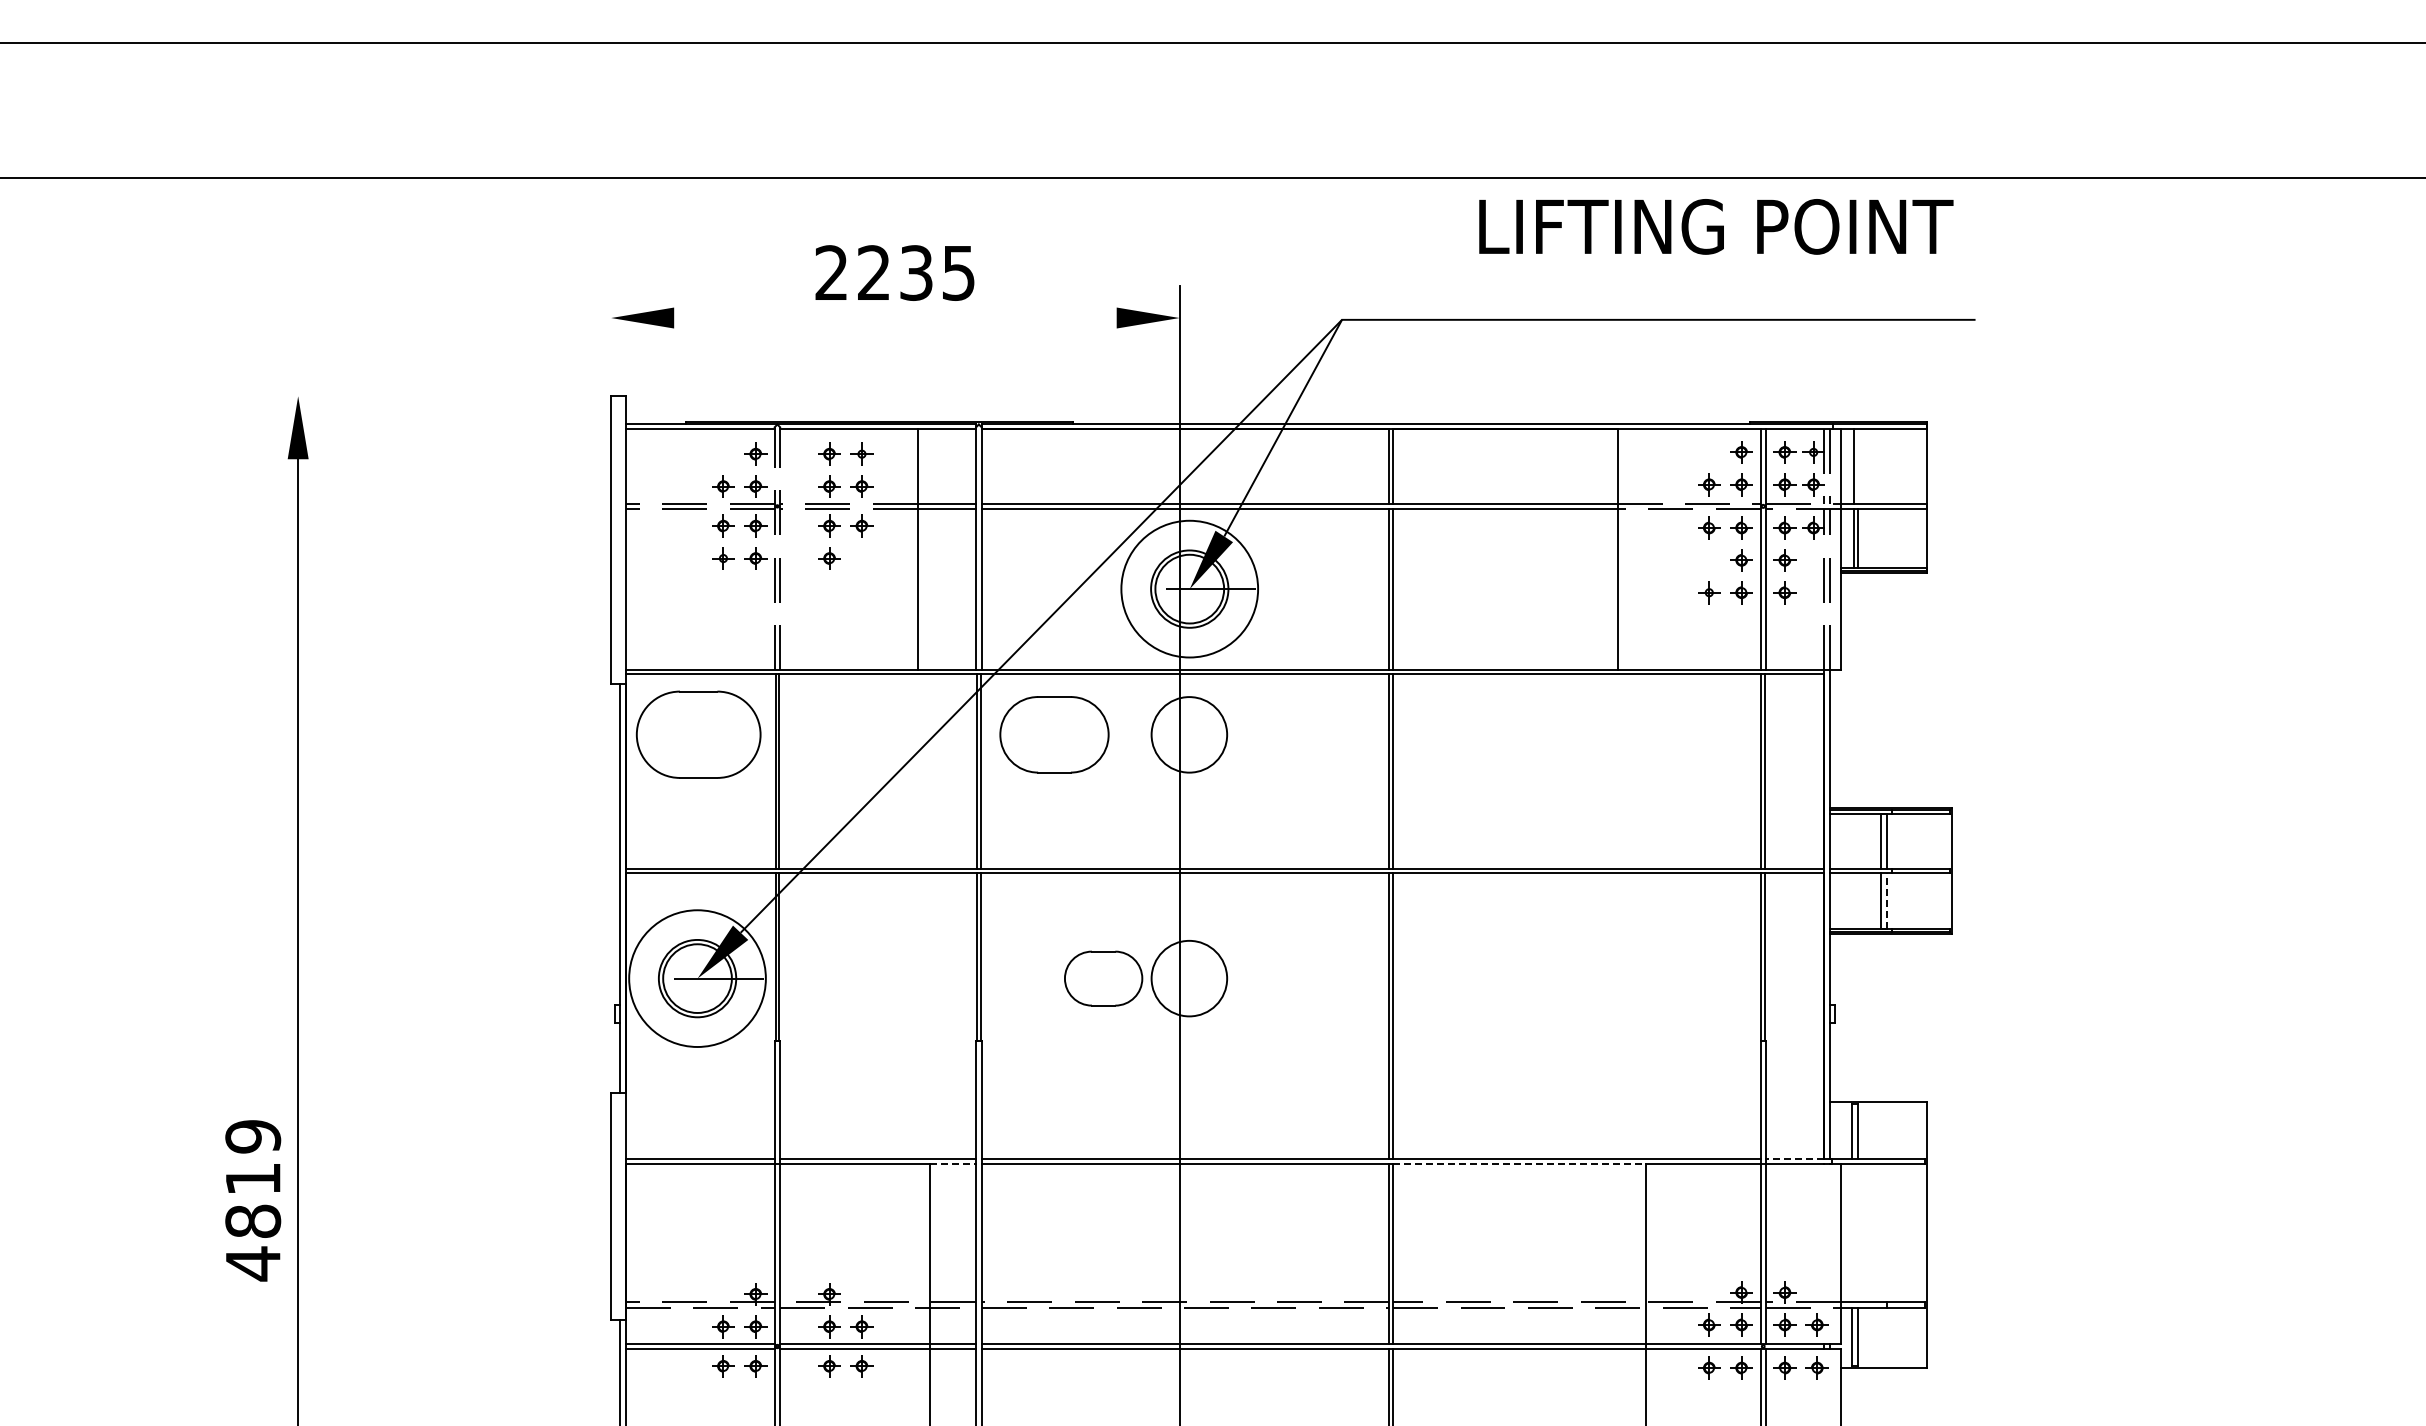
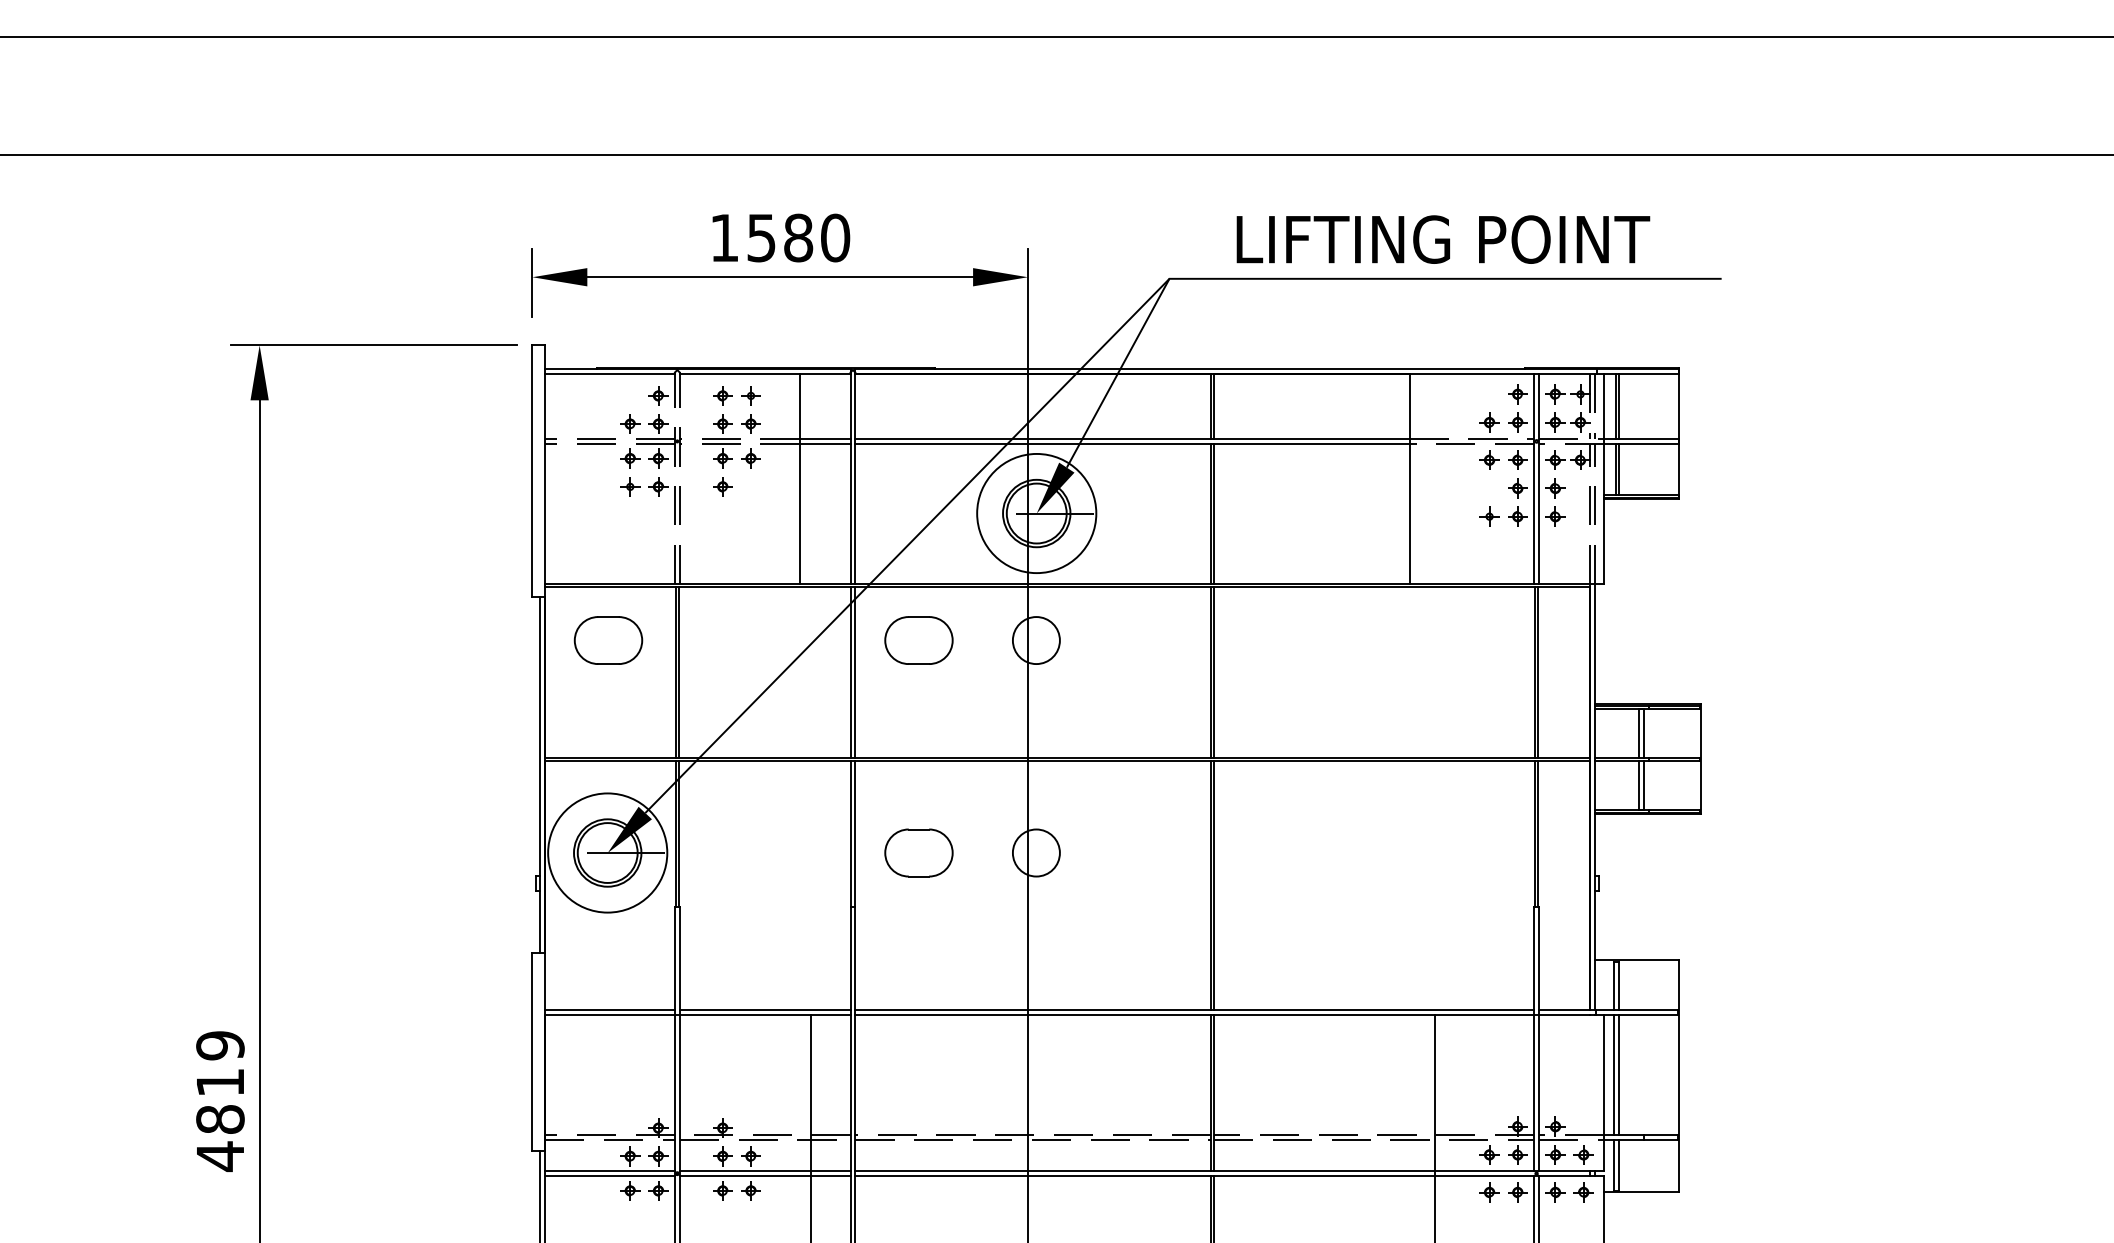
text: (1716, 226) -> (1443, 239), moved
text: (895, 272) -> (780, 237), 2235 -> 1580
line: (895, 318) -> (780, 277), added
line: (611, 324) -> (532, 282), added
line: (429, 396) -> (374, 345), added
line: (1857, 466) -> (1618, 406), added
part: (697, 734) -> (607, 640), size x0.62
part: (1054, 734) -> (918, 640), size x0.71
circle: (1189, 734) -> (1036, 640), size x0.71
line: (1886, 900) -> (1644, 784), dashed -> solid
part: (1103, 978) -> (918, 852), moved
circle: (1189, 978) -> (1036, 852), size x0.71
line: (1794, 1158) -> (1563, 1009), dashed -> solid
line: (953, 1163) -> (830, 1014), dashed -> solid
line: (1519, 1163) -> (1324, 1014), dashed -> solid
text: (253, 1200) -> (220, 1101), moved
line: (1852, 1232) -> (1614, 1074), added
line: (1857, 1232) -> (1618, 1074), added

